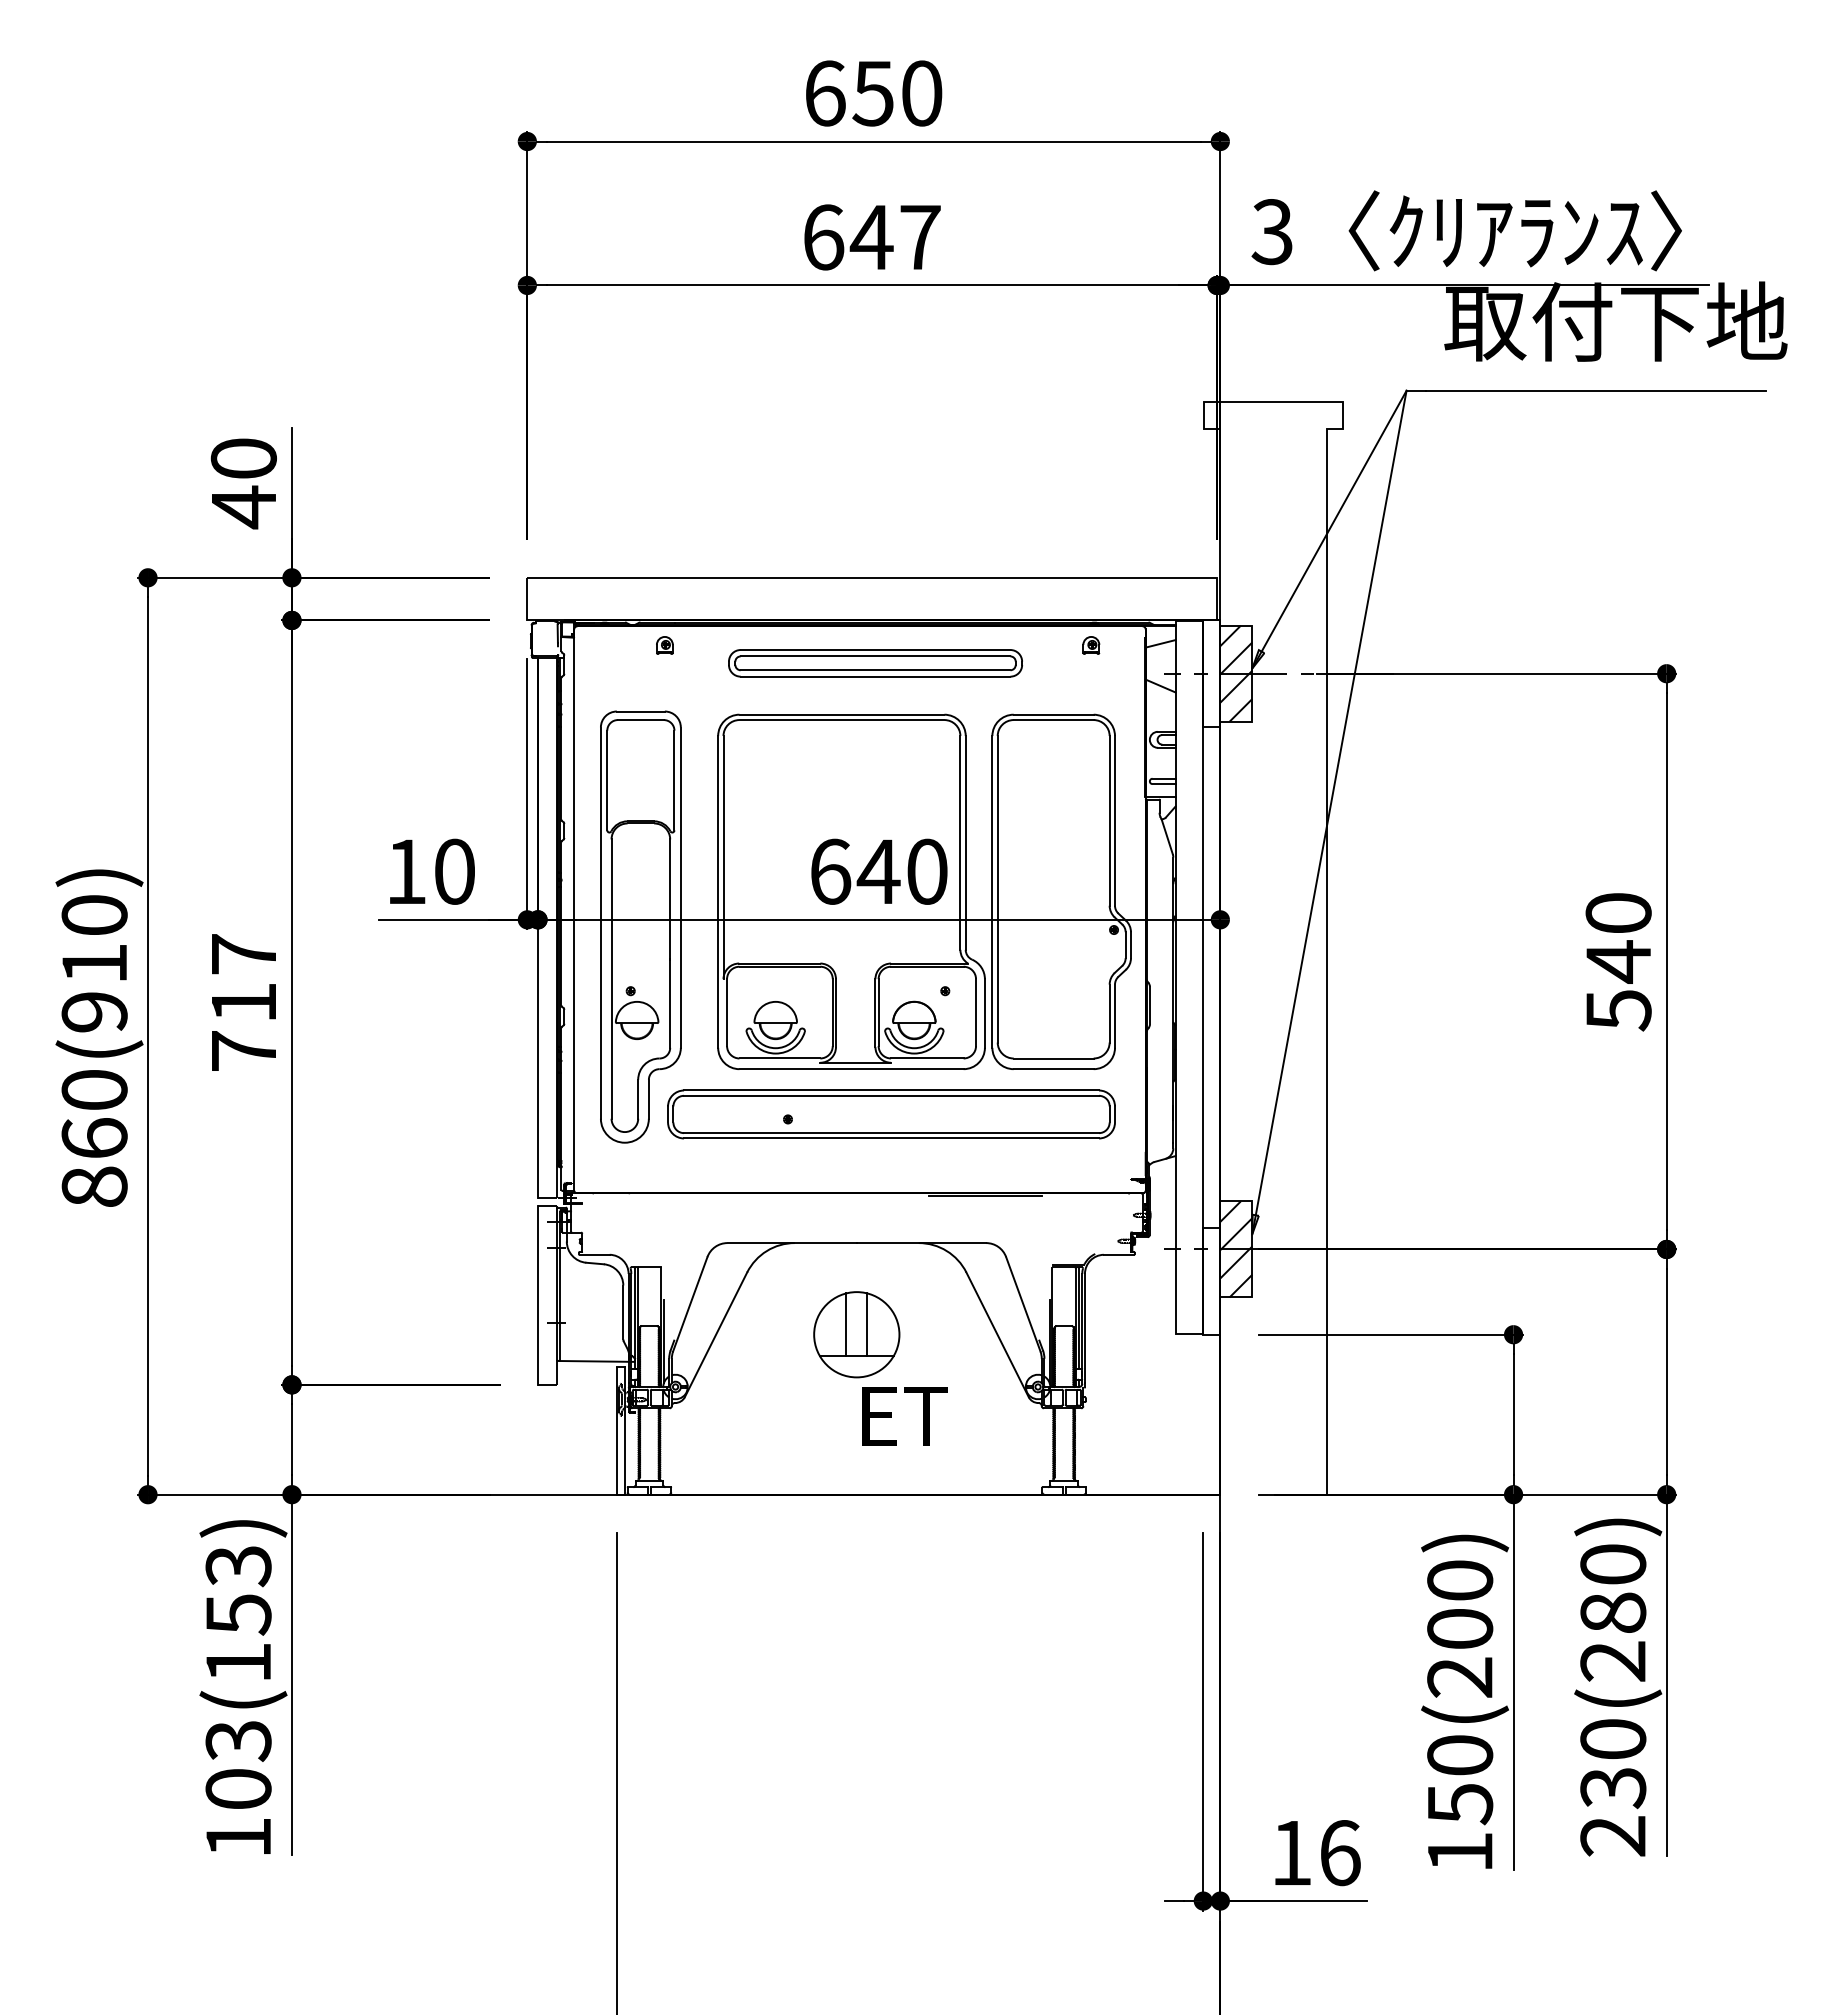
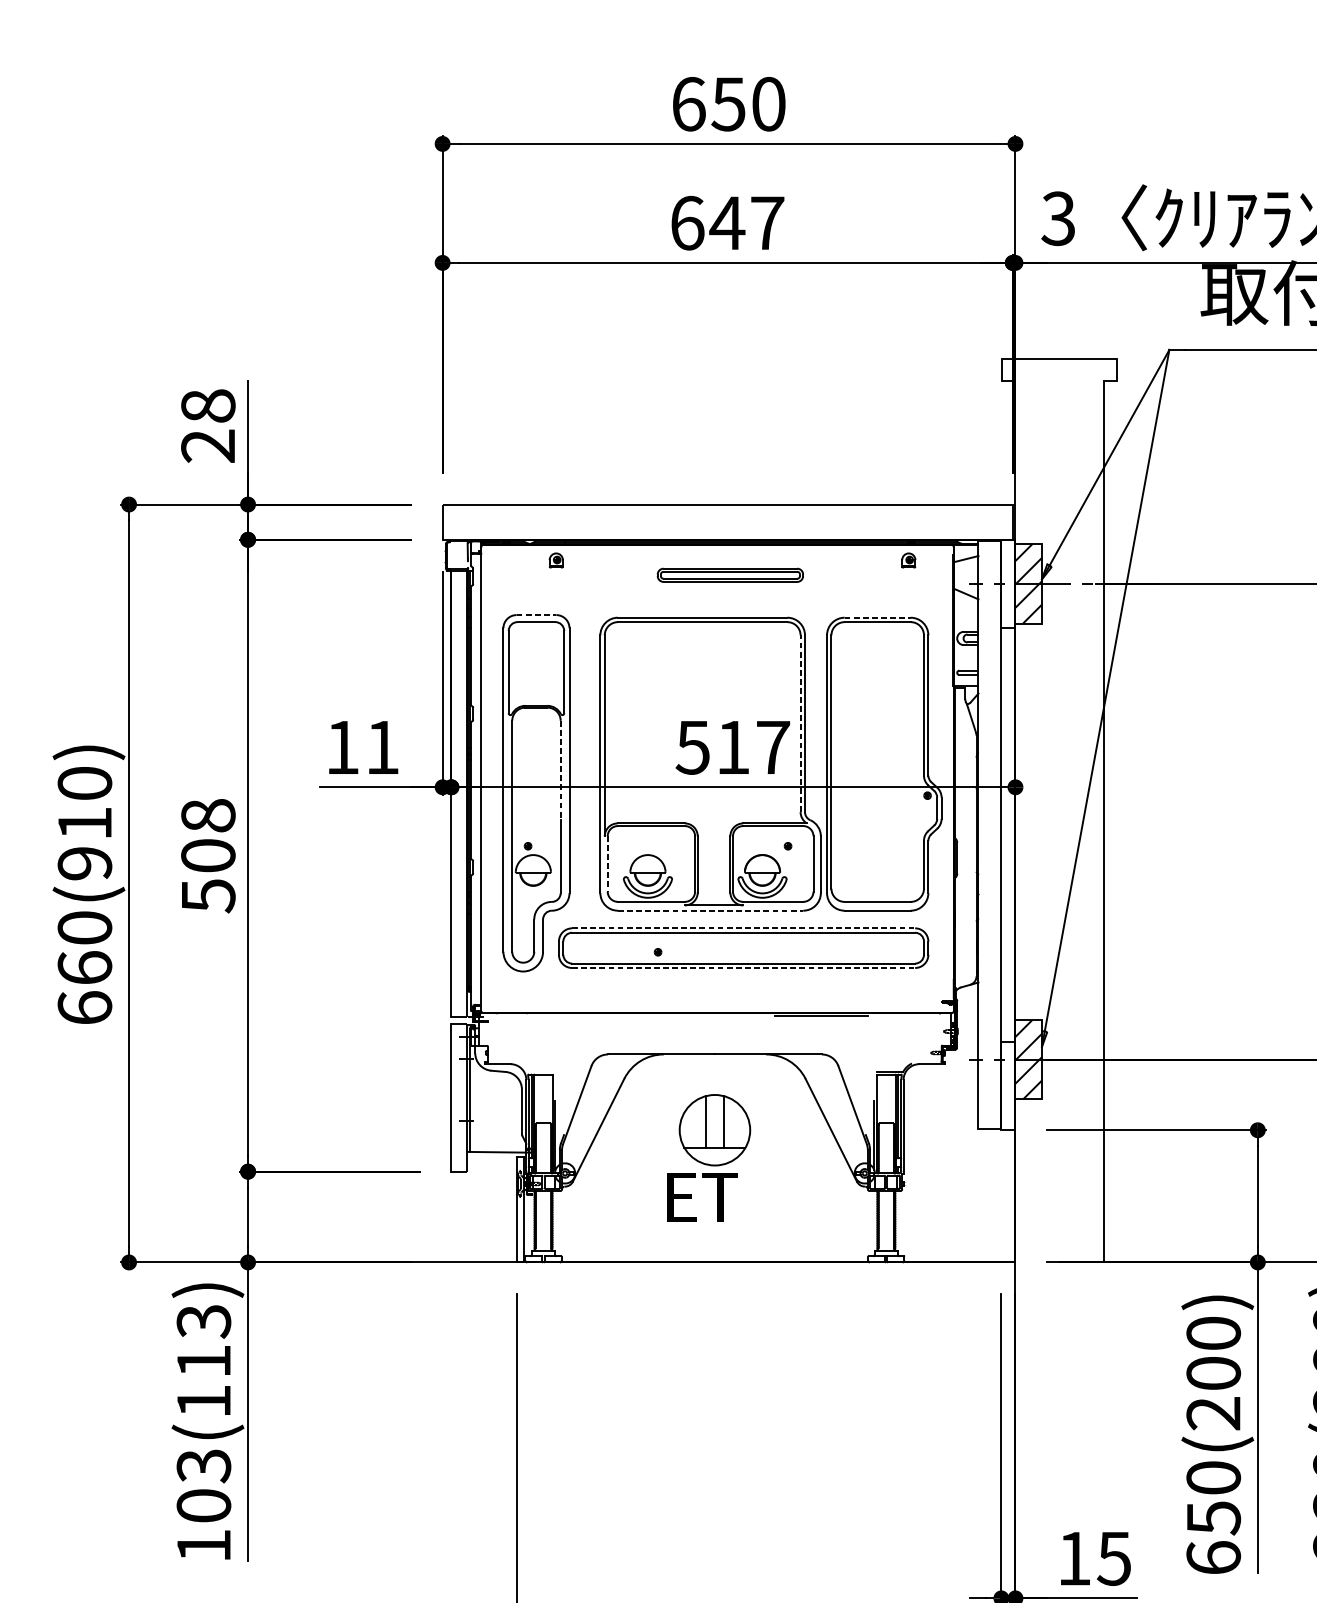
text: (243, 483) -> (208, 426), 40 -> 28
part: (875, 663) -> (730, 575), size x0.6
line: (640, 711) -> (536, 615), solid -> dashed
line: (1053, 714) -> (877, 617), solid -> dashed
line: (960, 842) -> (800, 723), solid -> dashed
text: (454, 871) -> (382, 747), 10 -> 11
text: (878, 871) -> (732, 747), 640 -> 517
line: (670, 900) -> (560, 771), solid -> dashed
text: (244, 1003) -> (208, 856), 717 -> 508
line: (727, 1012) -> (608, 863), solid -> dashed
line: (852, 1069) -> (711, 910), solid -> dashed
line: (892, 1090) -> (744, 928), solid -> dashed
line: (892, 1138) -> (744, 968), solid -> dashed
text: (94, 1186) -> (84, 1007), 860(910) -> 660(910)
text: (904, 1416) -> (702, 1197), moved
text: (238, 1614) -> (203, 1361), 103(153) -> 103(113)
text: (1460, 1851) -> (1213, 1557), 150(200) -> 650(200)
text: (1339, 1853) -> (1113, 1559), 16 -> 15

